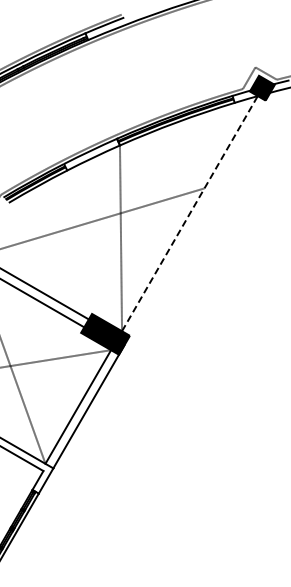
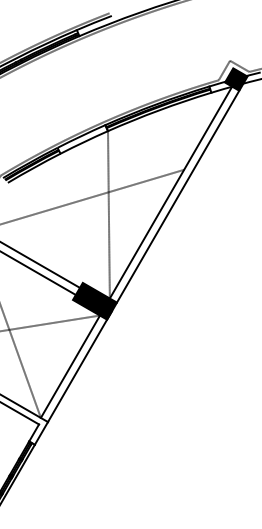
line: (189, 213) -> (170, 192), dashed -> solid
line: (197, 217) -> (177, 196), added

